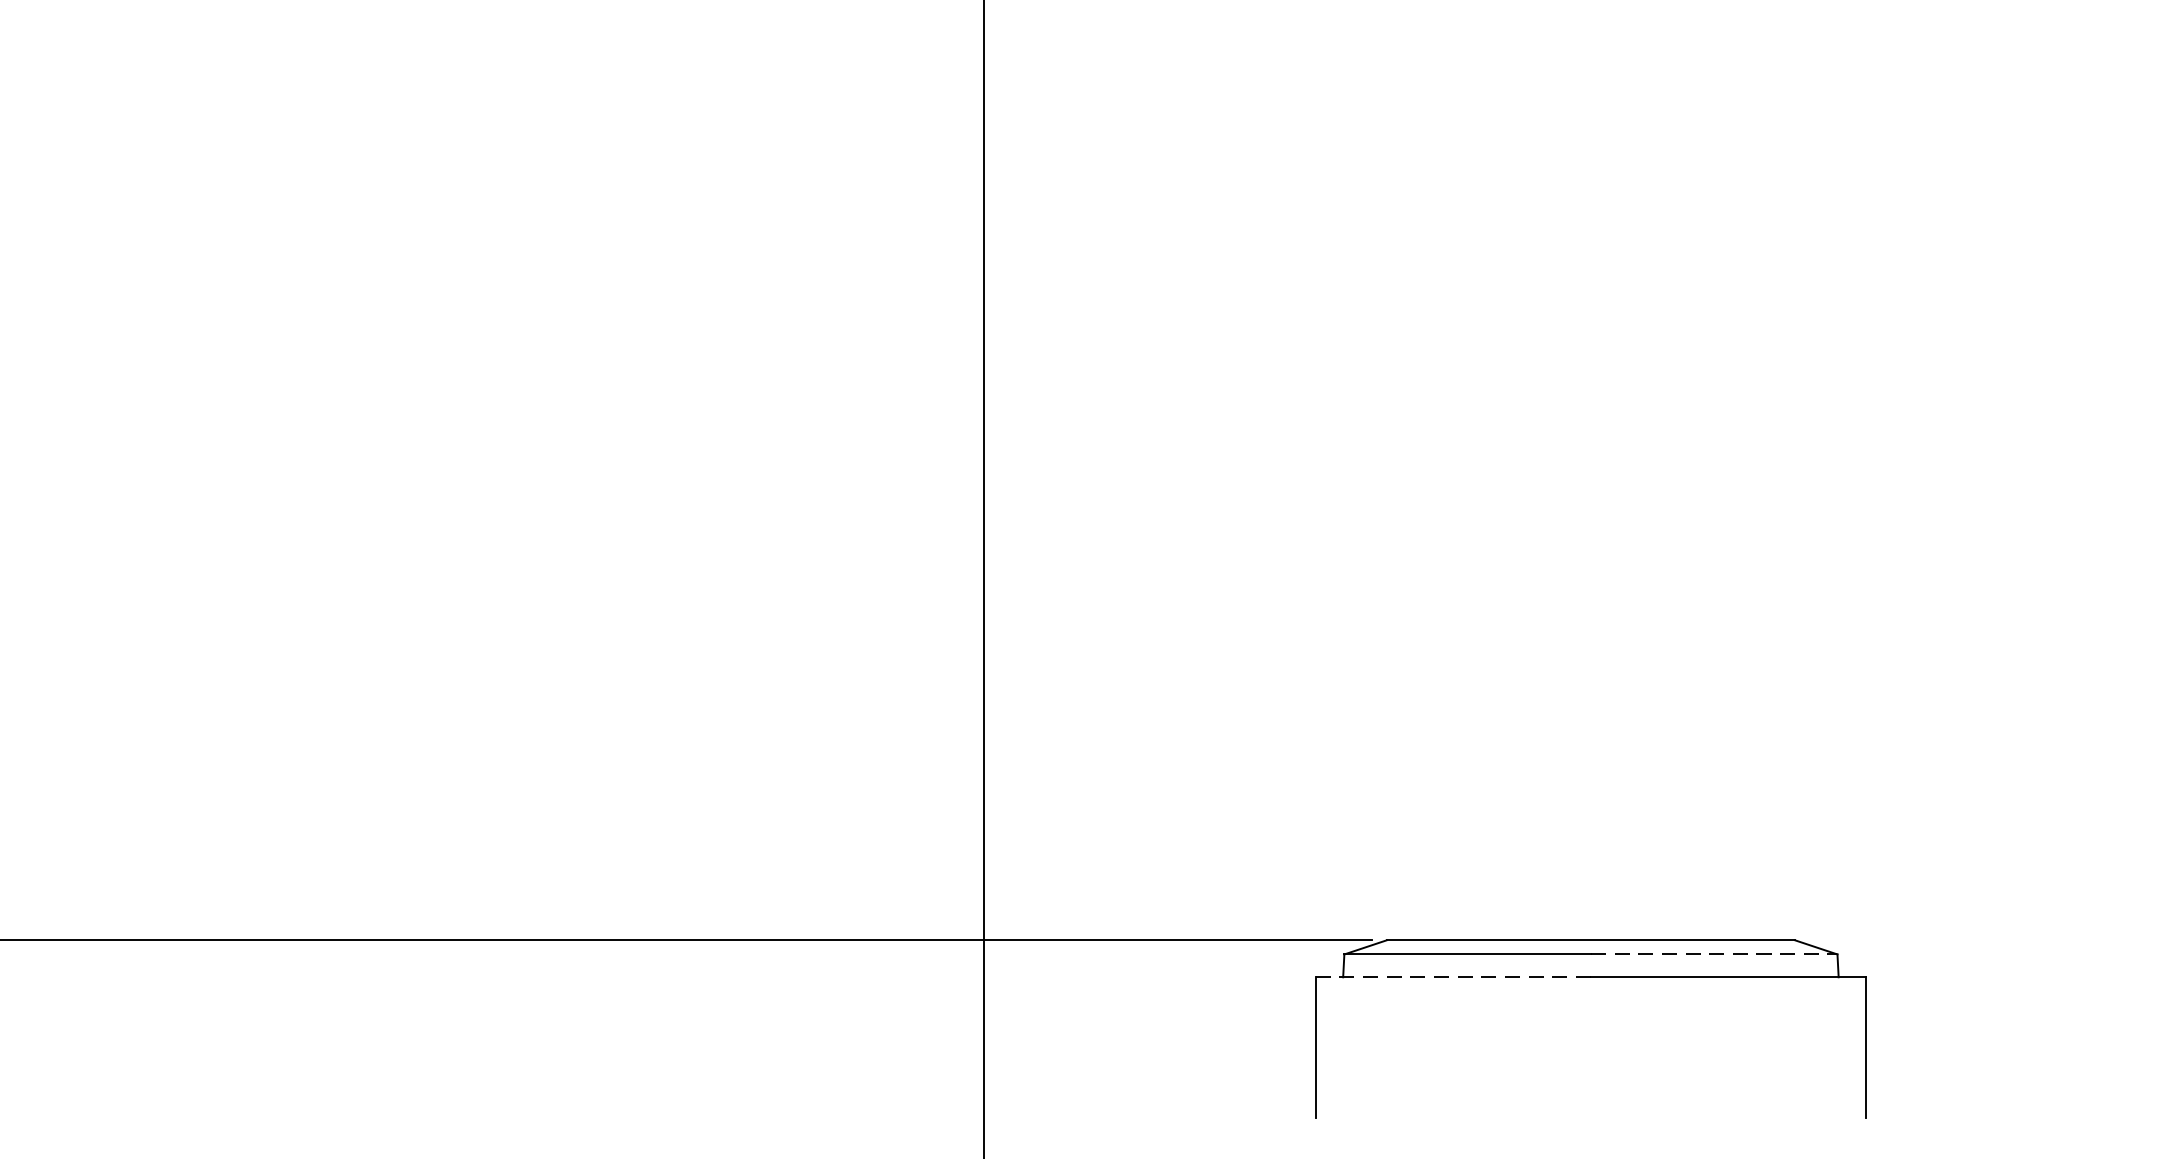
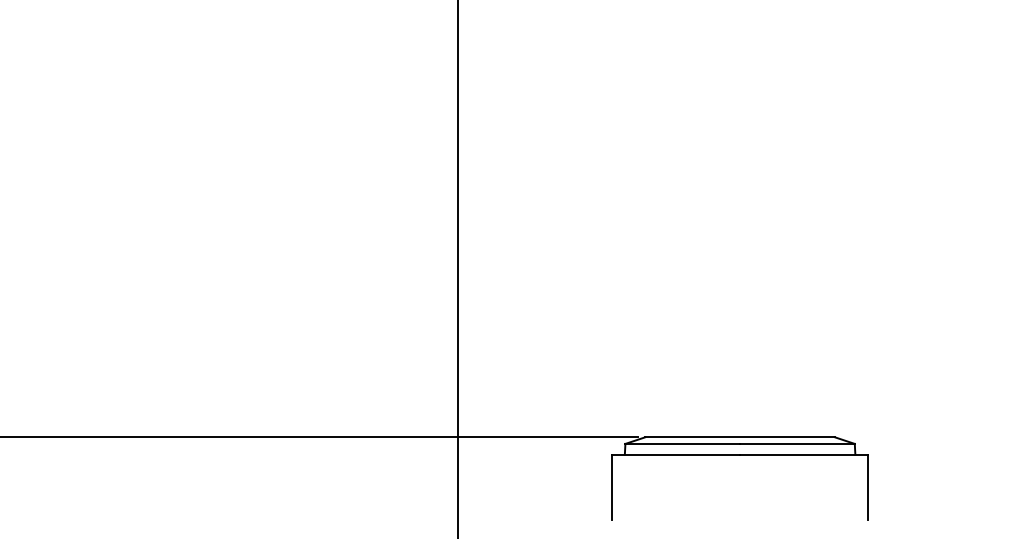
line: (1714, 953) -> (797, 443), dashed -> solid
line: (1454, 977) -> (676, 454), dashed -> solid

